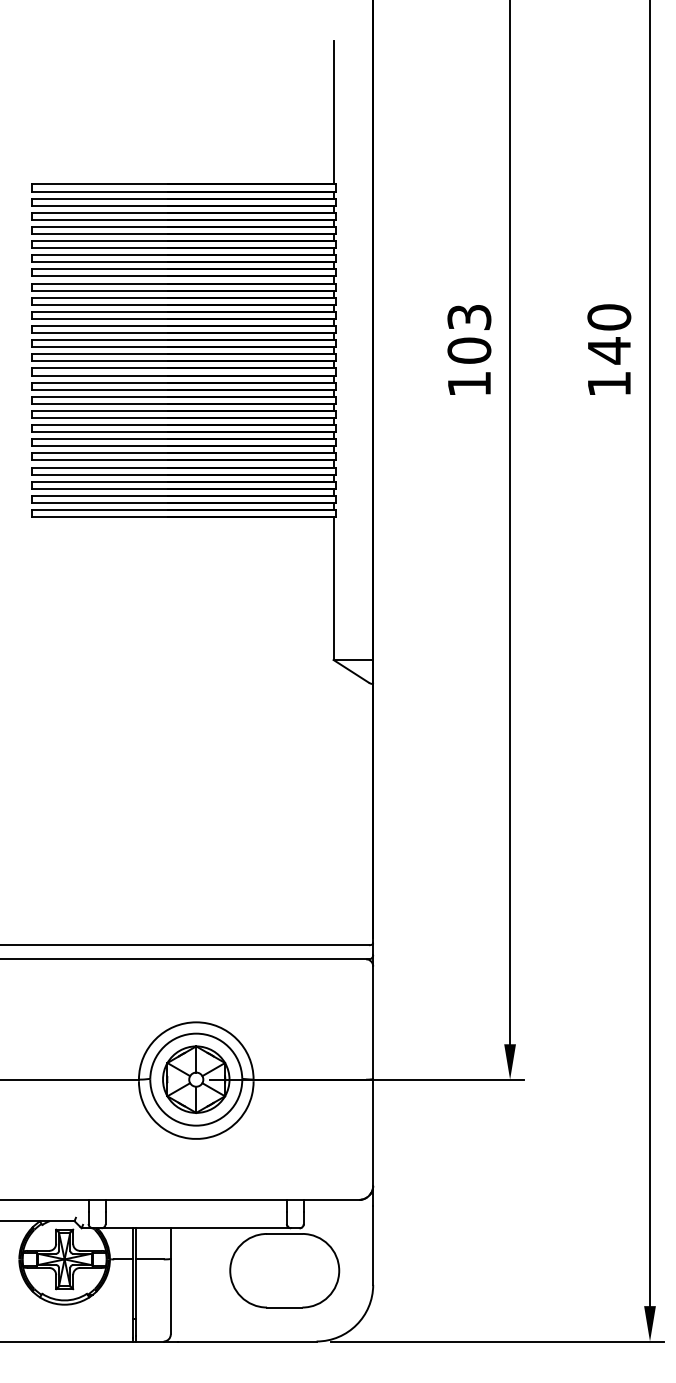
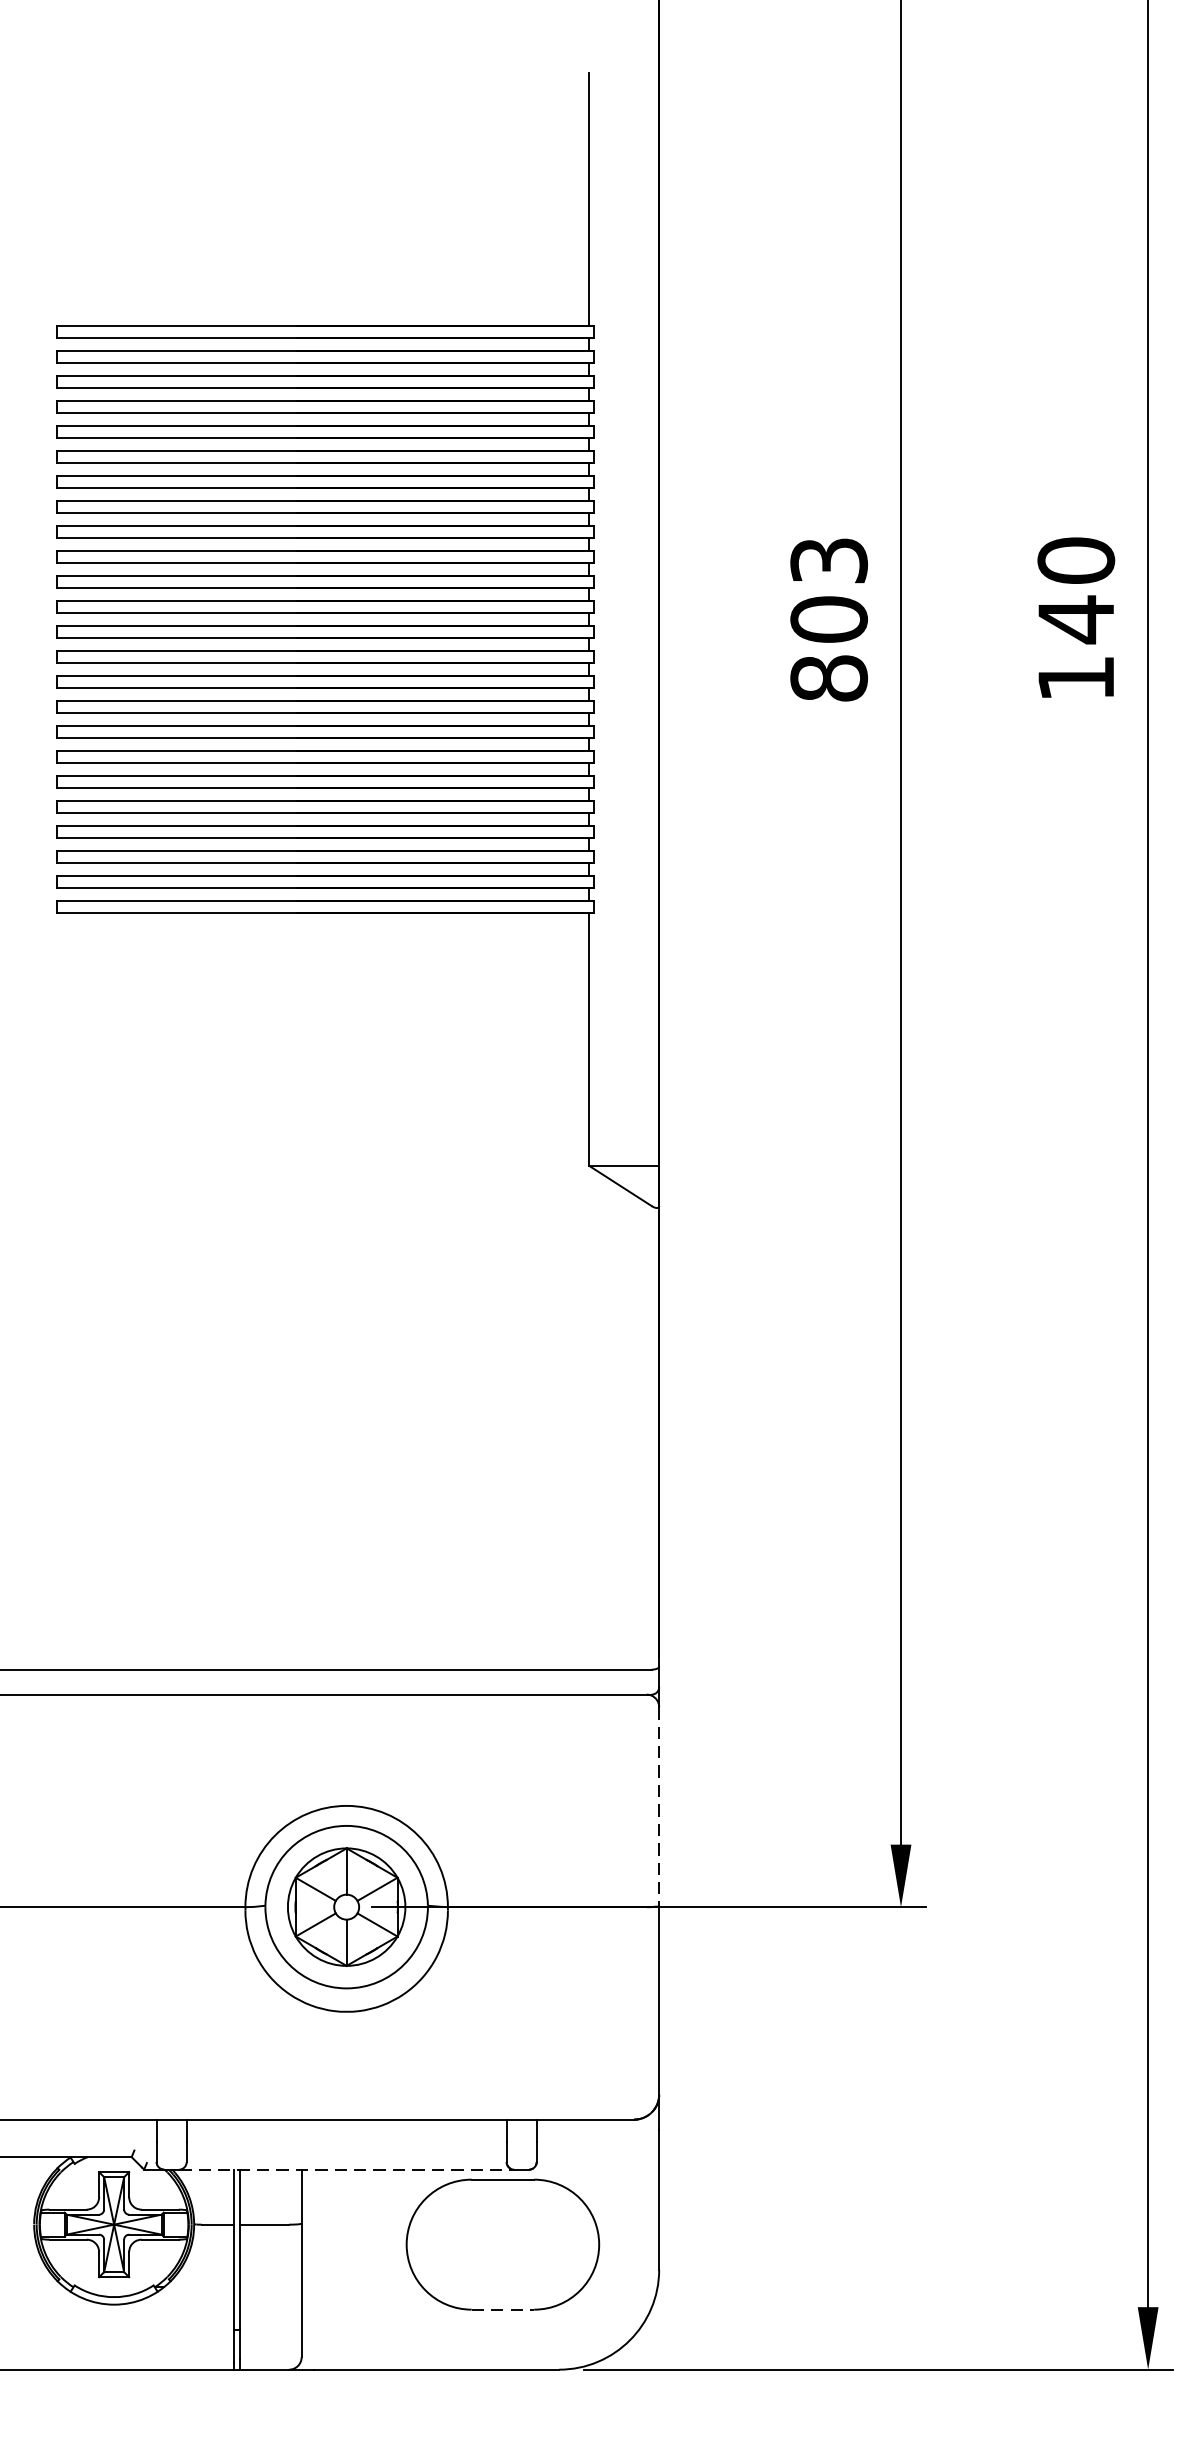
text: (469, 384) -> (829, 679), 103 -> 803
line: (373, 1023) -> (659, 1807), solid -> dashed
line: (196, 1228) -> (347, 2170), solid -> dashed
line: (284, 1307) -> (502, 2309), solid -> dashed

